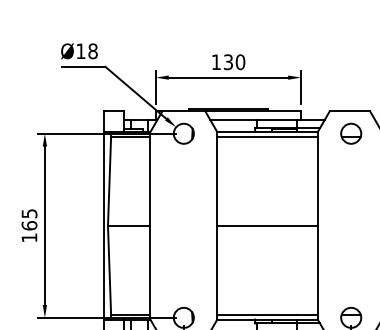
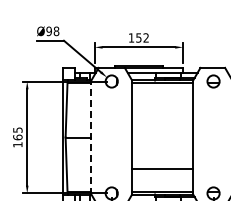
text: (79, 51) -> (48, 31), Ø18 -> Ø98
text: (234, 61) -> (142, 37), 130 -> 152
line: (150, 225) -> (91, 137), solid -> dashed
line: (267, 225) -> (162, 168), moved

